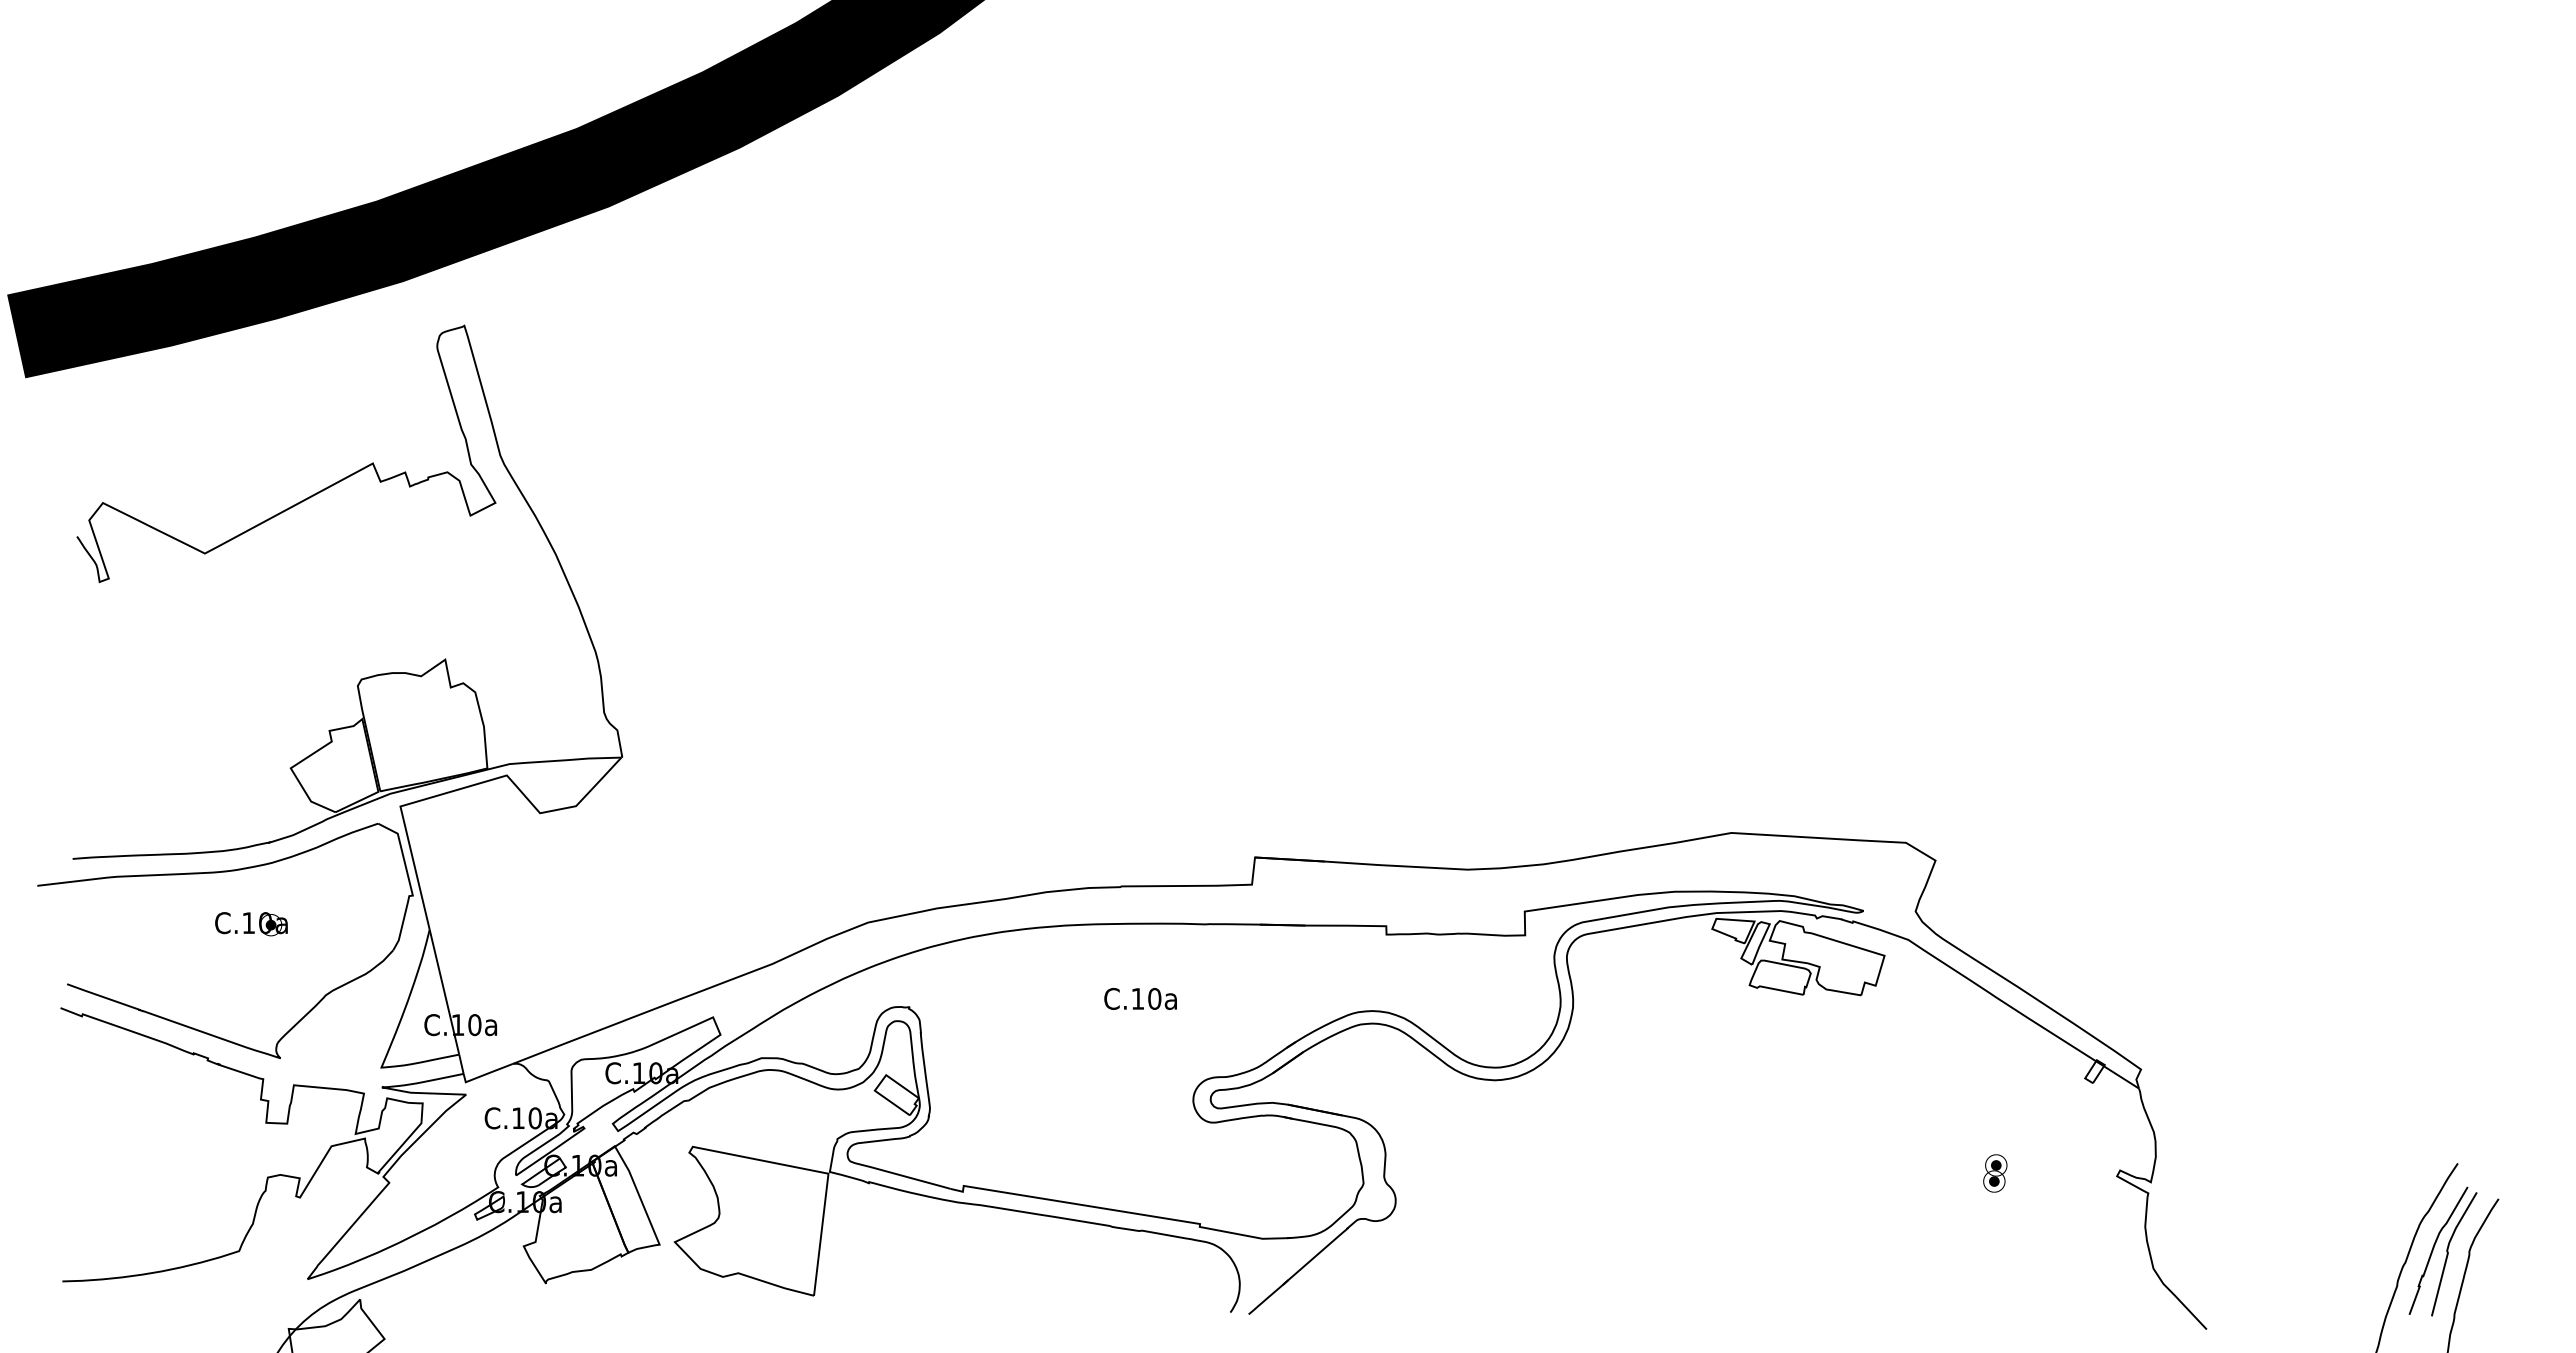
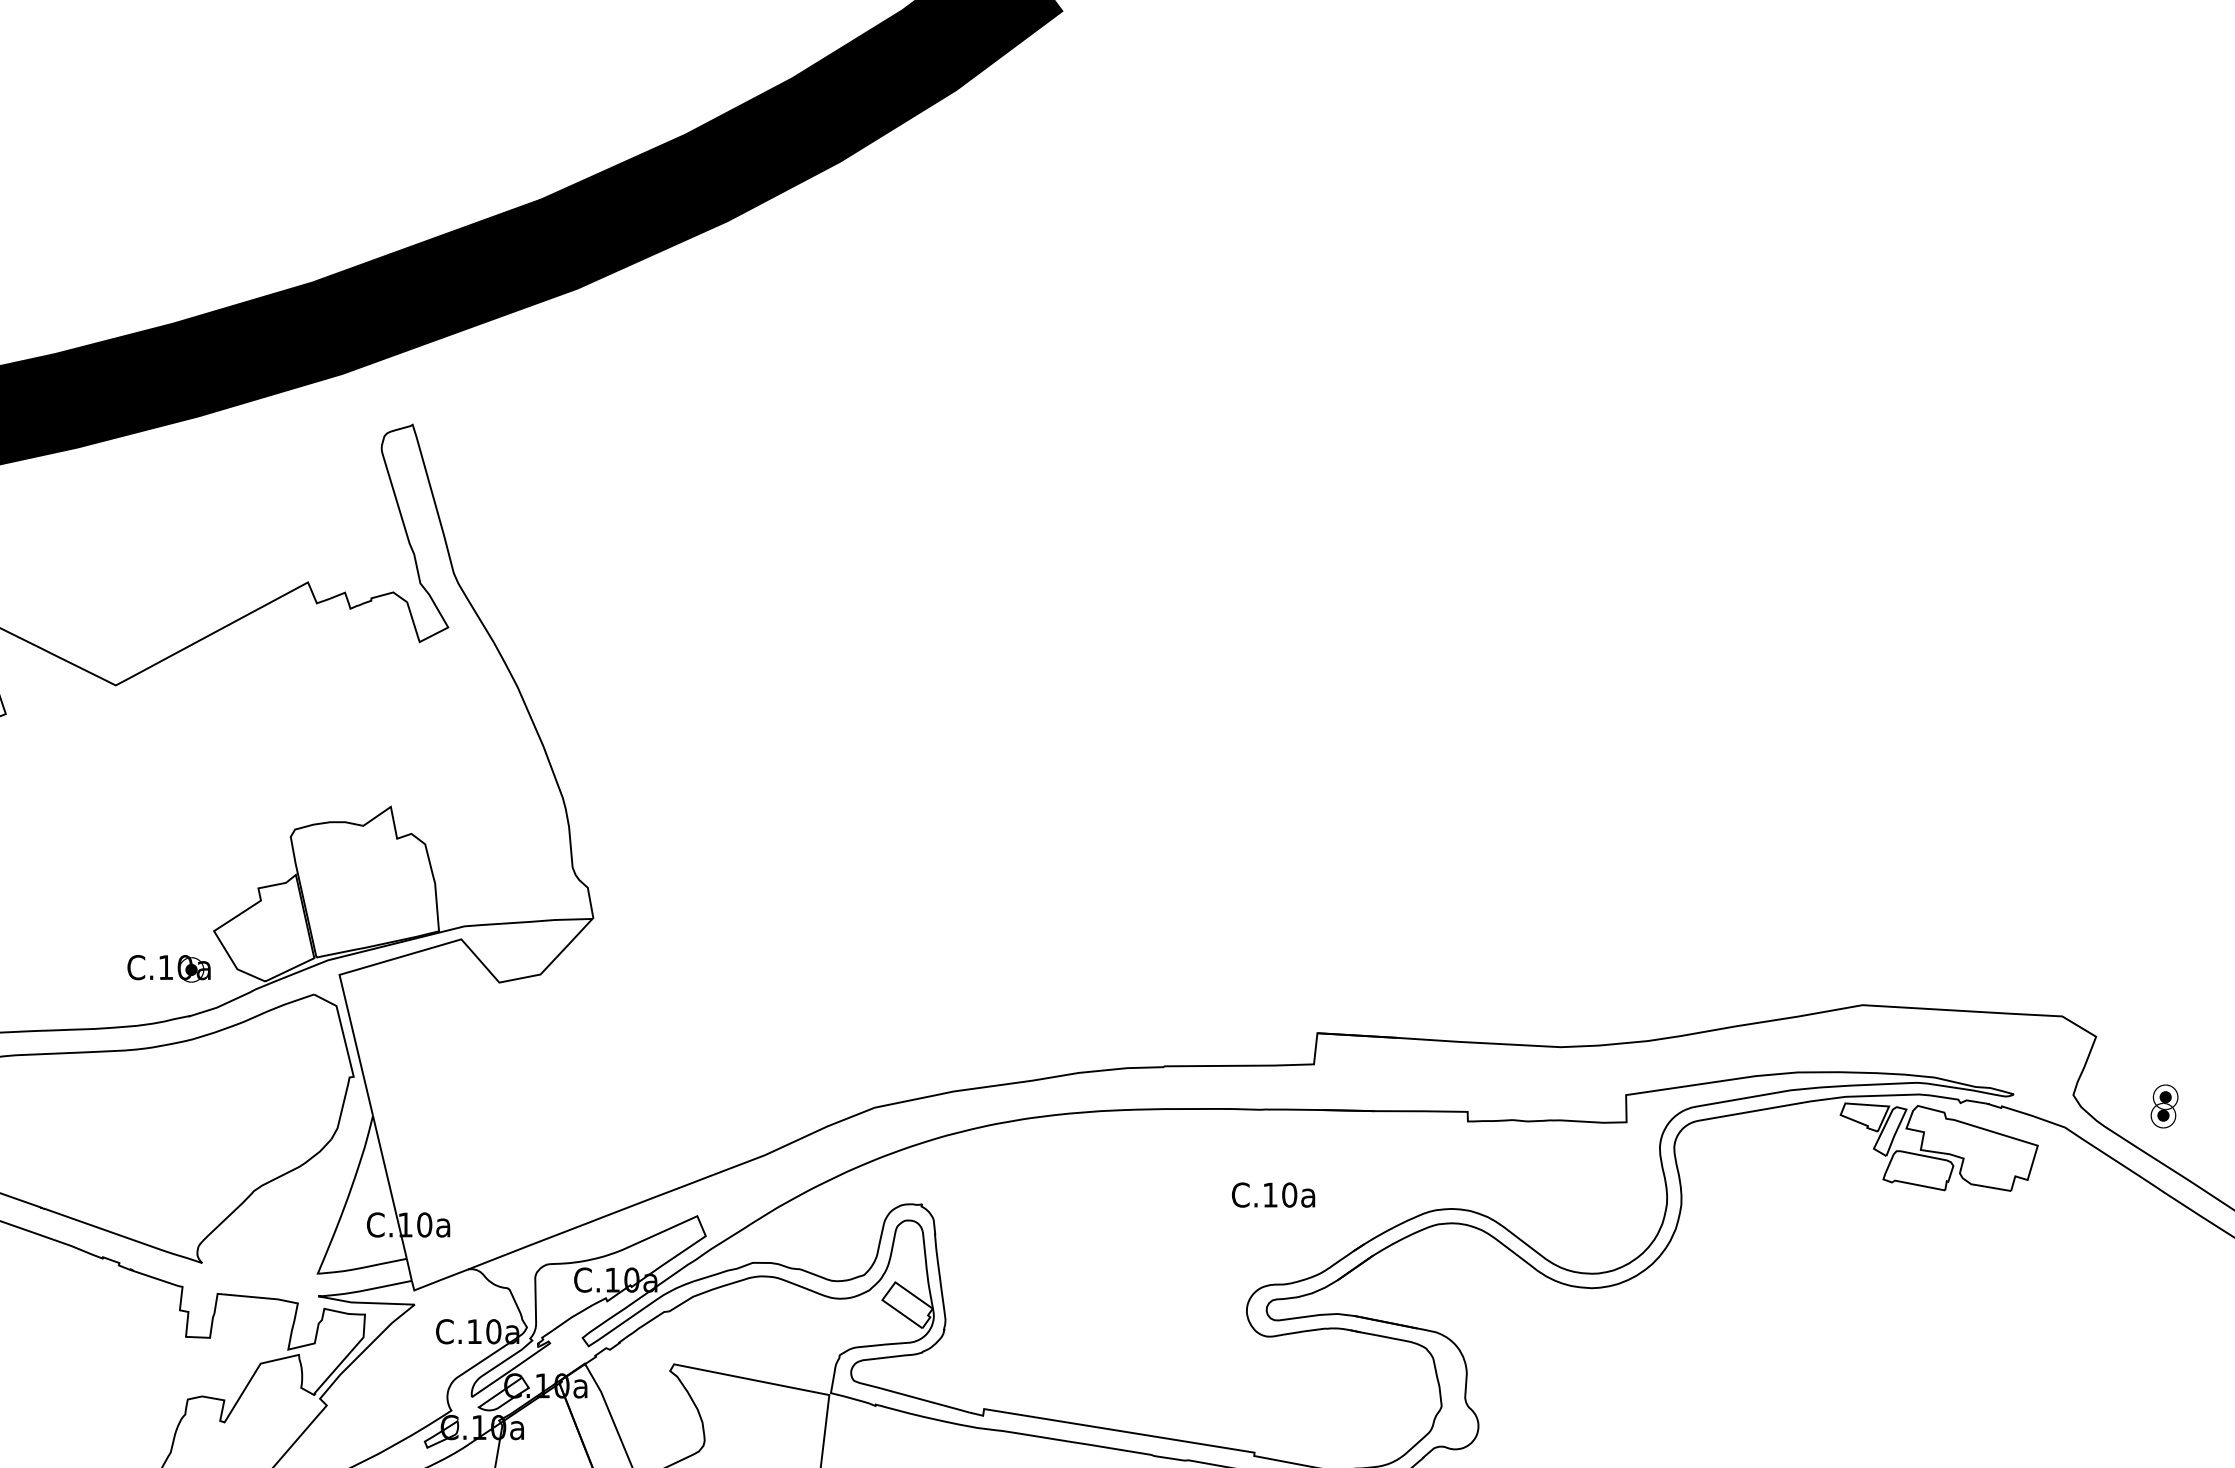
text: (251, 924) -> (169, 969), moved
text: (1140, 998) -> (1273, 1194), moved
part: (1995, 1173) -> (2164, 1106), moved

